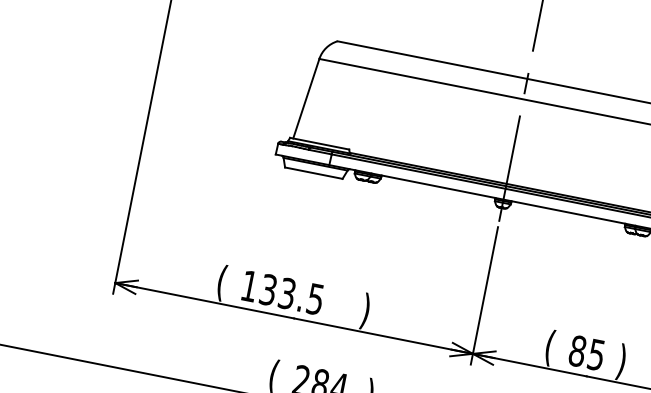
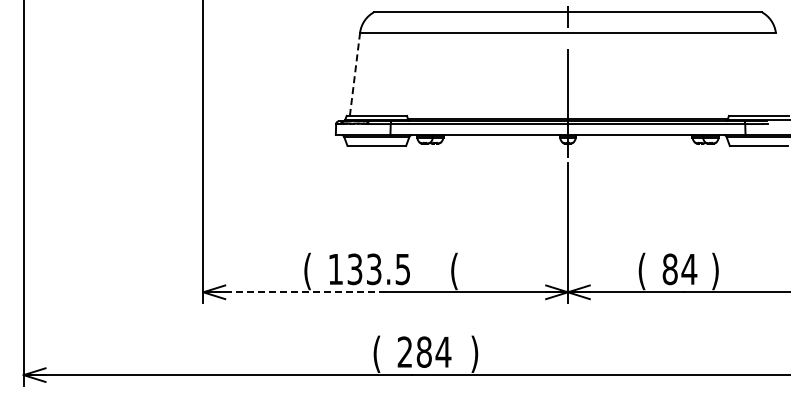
line: (305, 98) -> (354, 74), solid -> dashed
line: (205, 301) -> (295, 292), solid -> dashed
text: (365, 311) -> (454, 271), ) -> (
text: (596, 355) -> (689, 269), 85 -> 84

